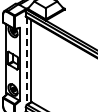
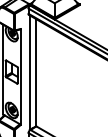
line: (26, 61) -> (29, 73), dashed -> solid

